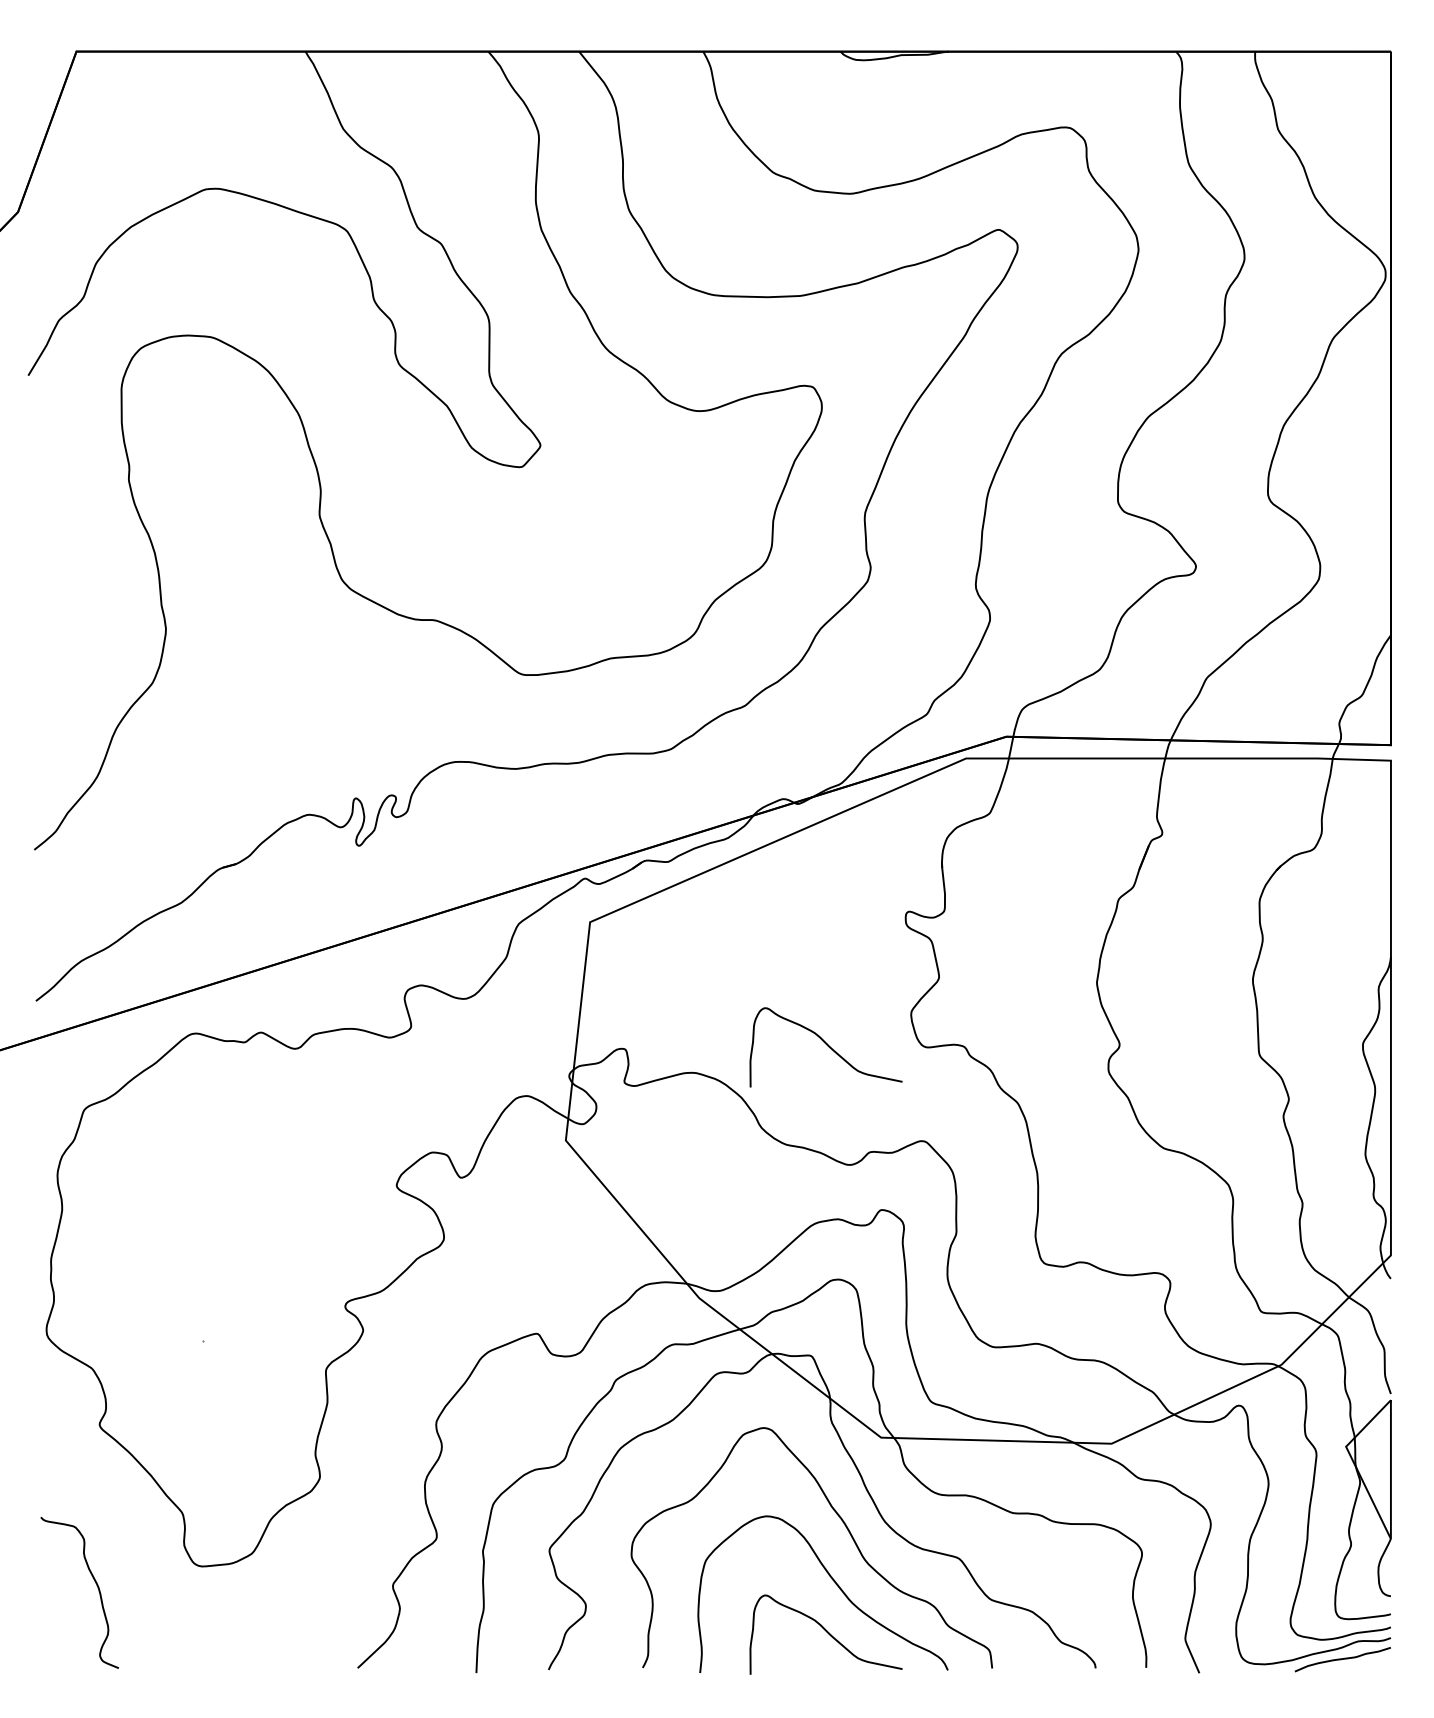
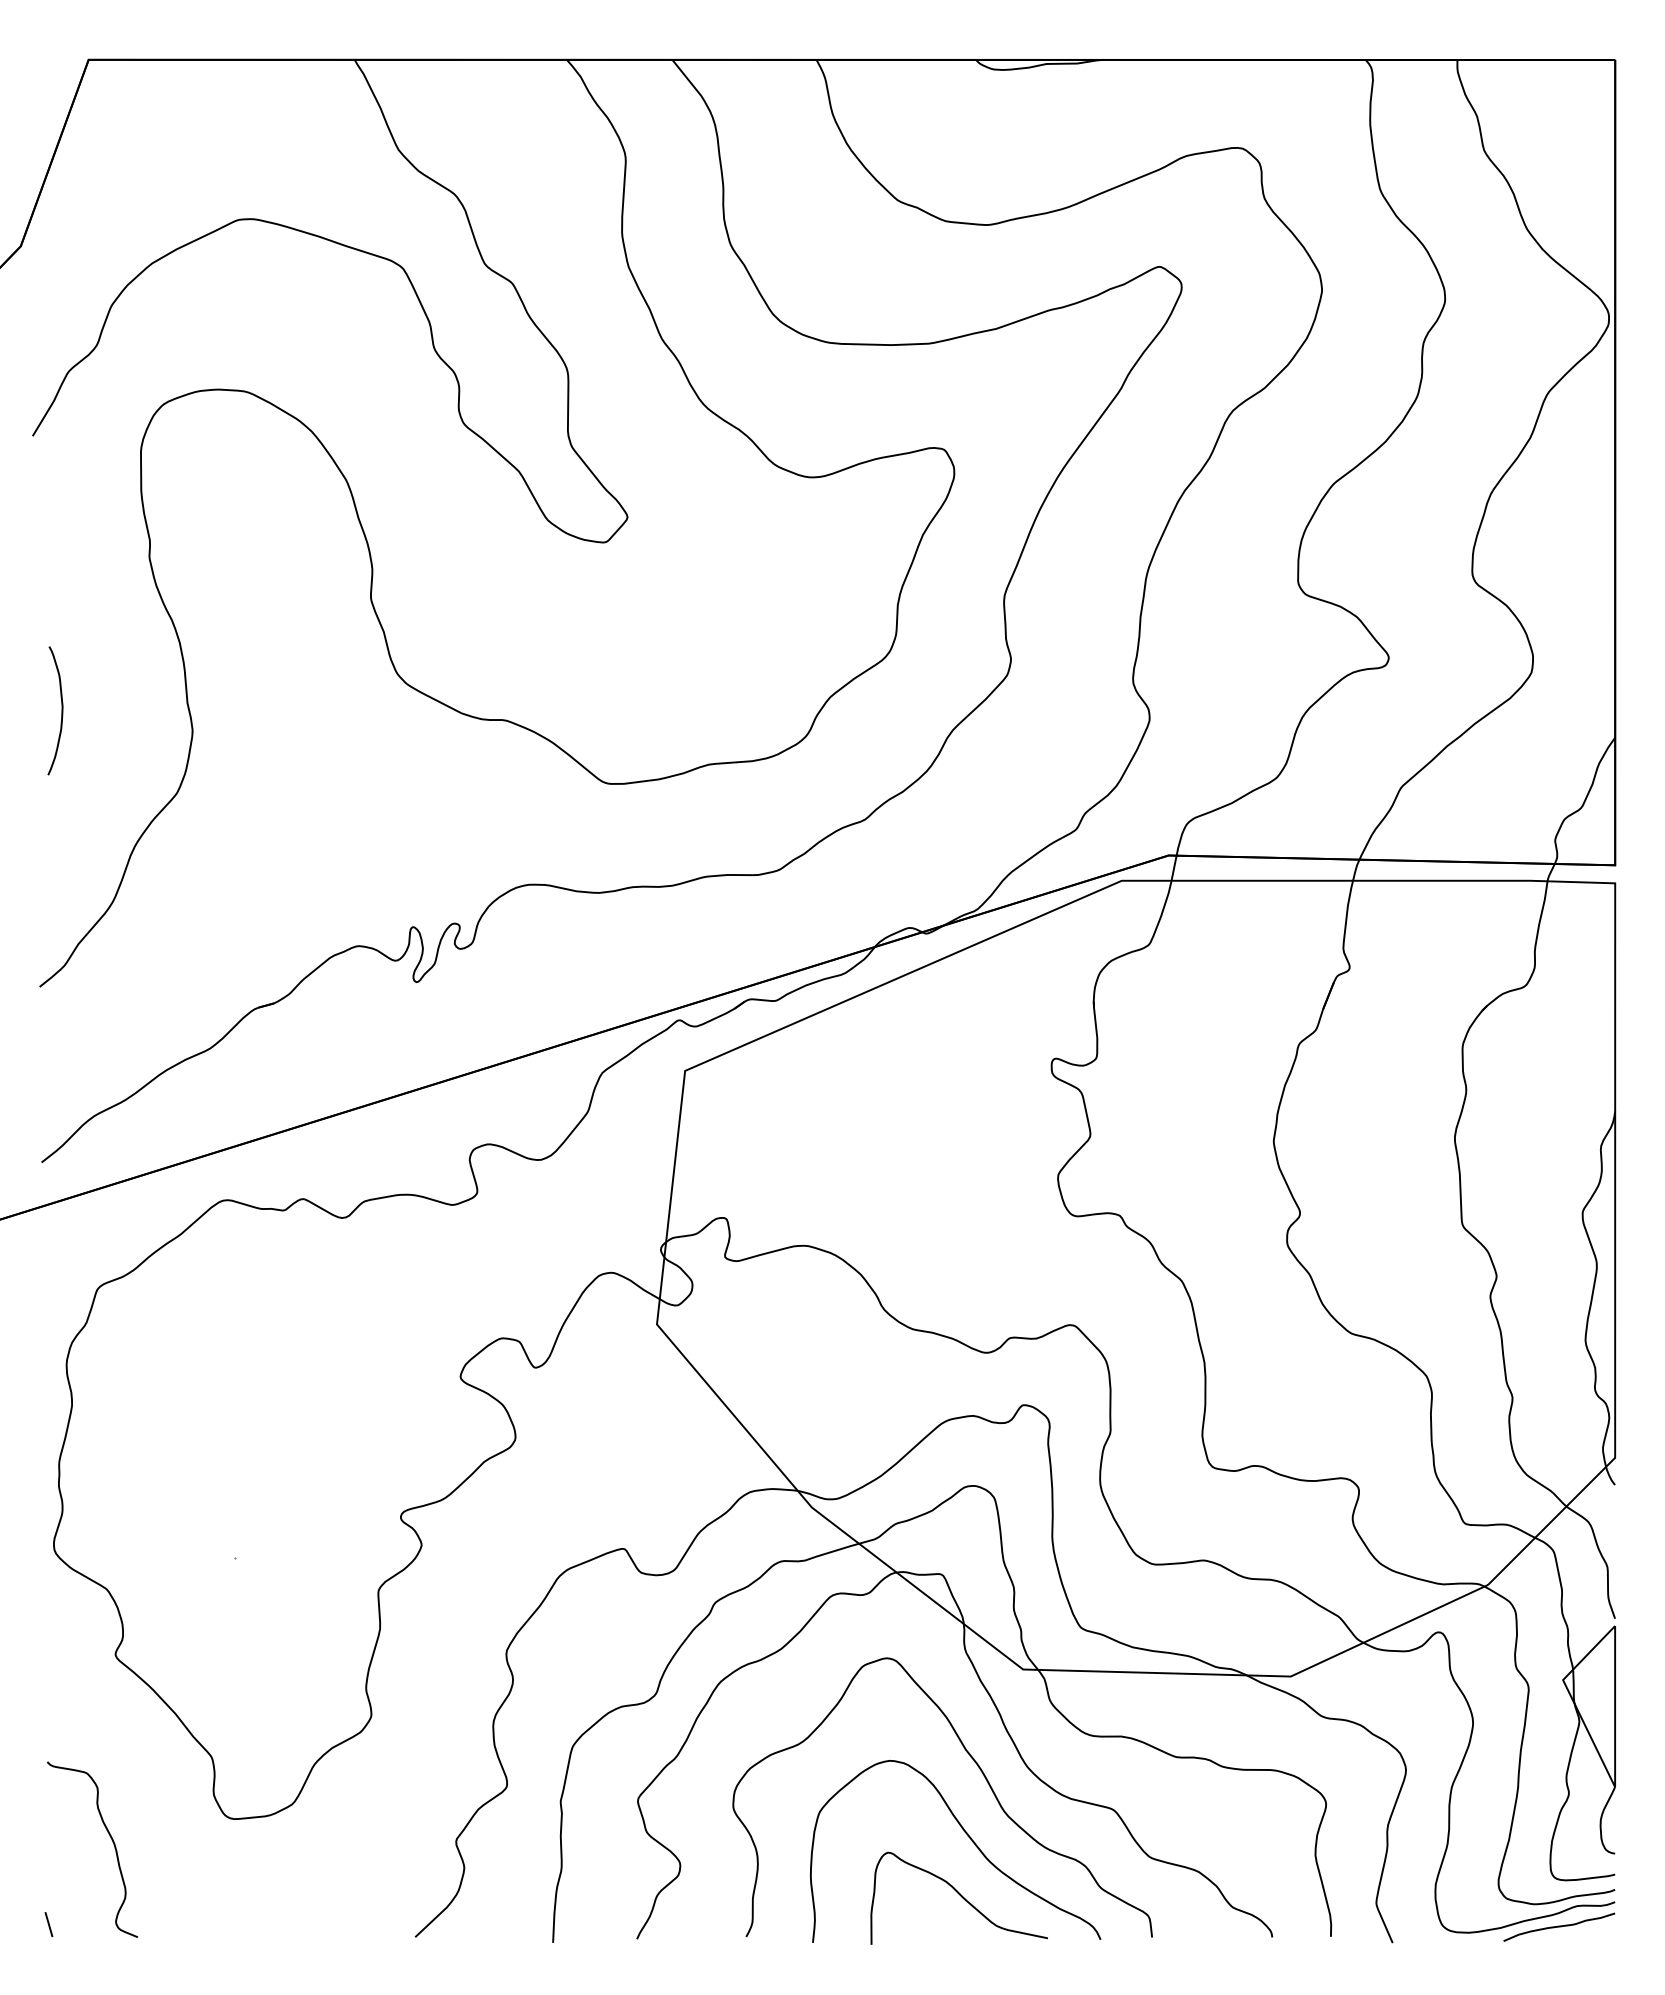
curve: (53, 611) -> (61, 710), added
curve: (826, 1044) -> (959, 1213), removed
line: (41, 1657) -> (48, 1924), added

